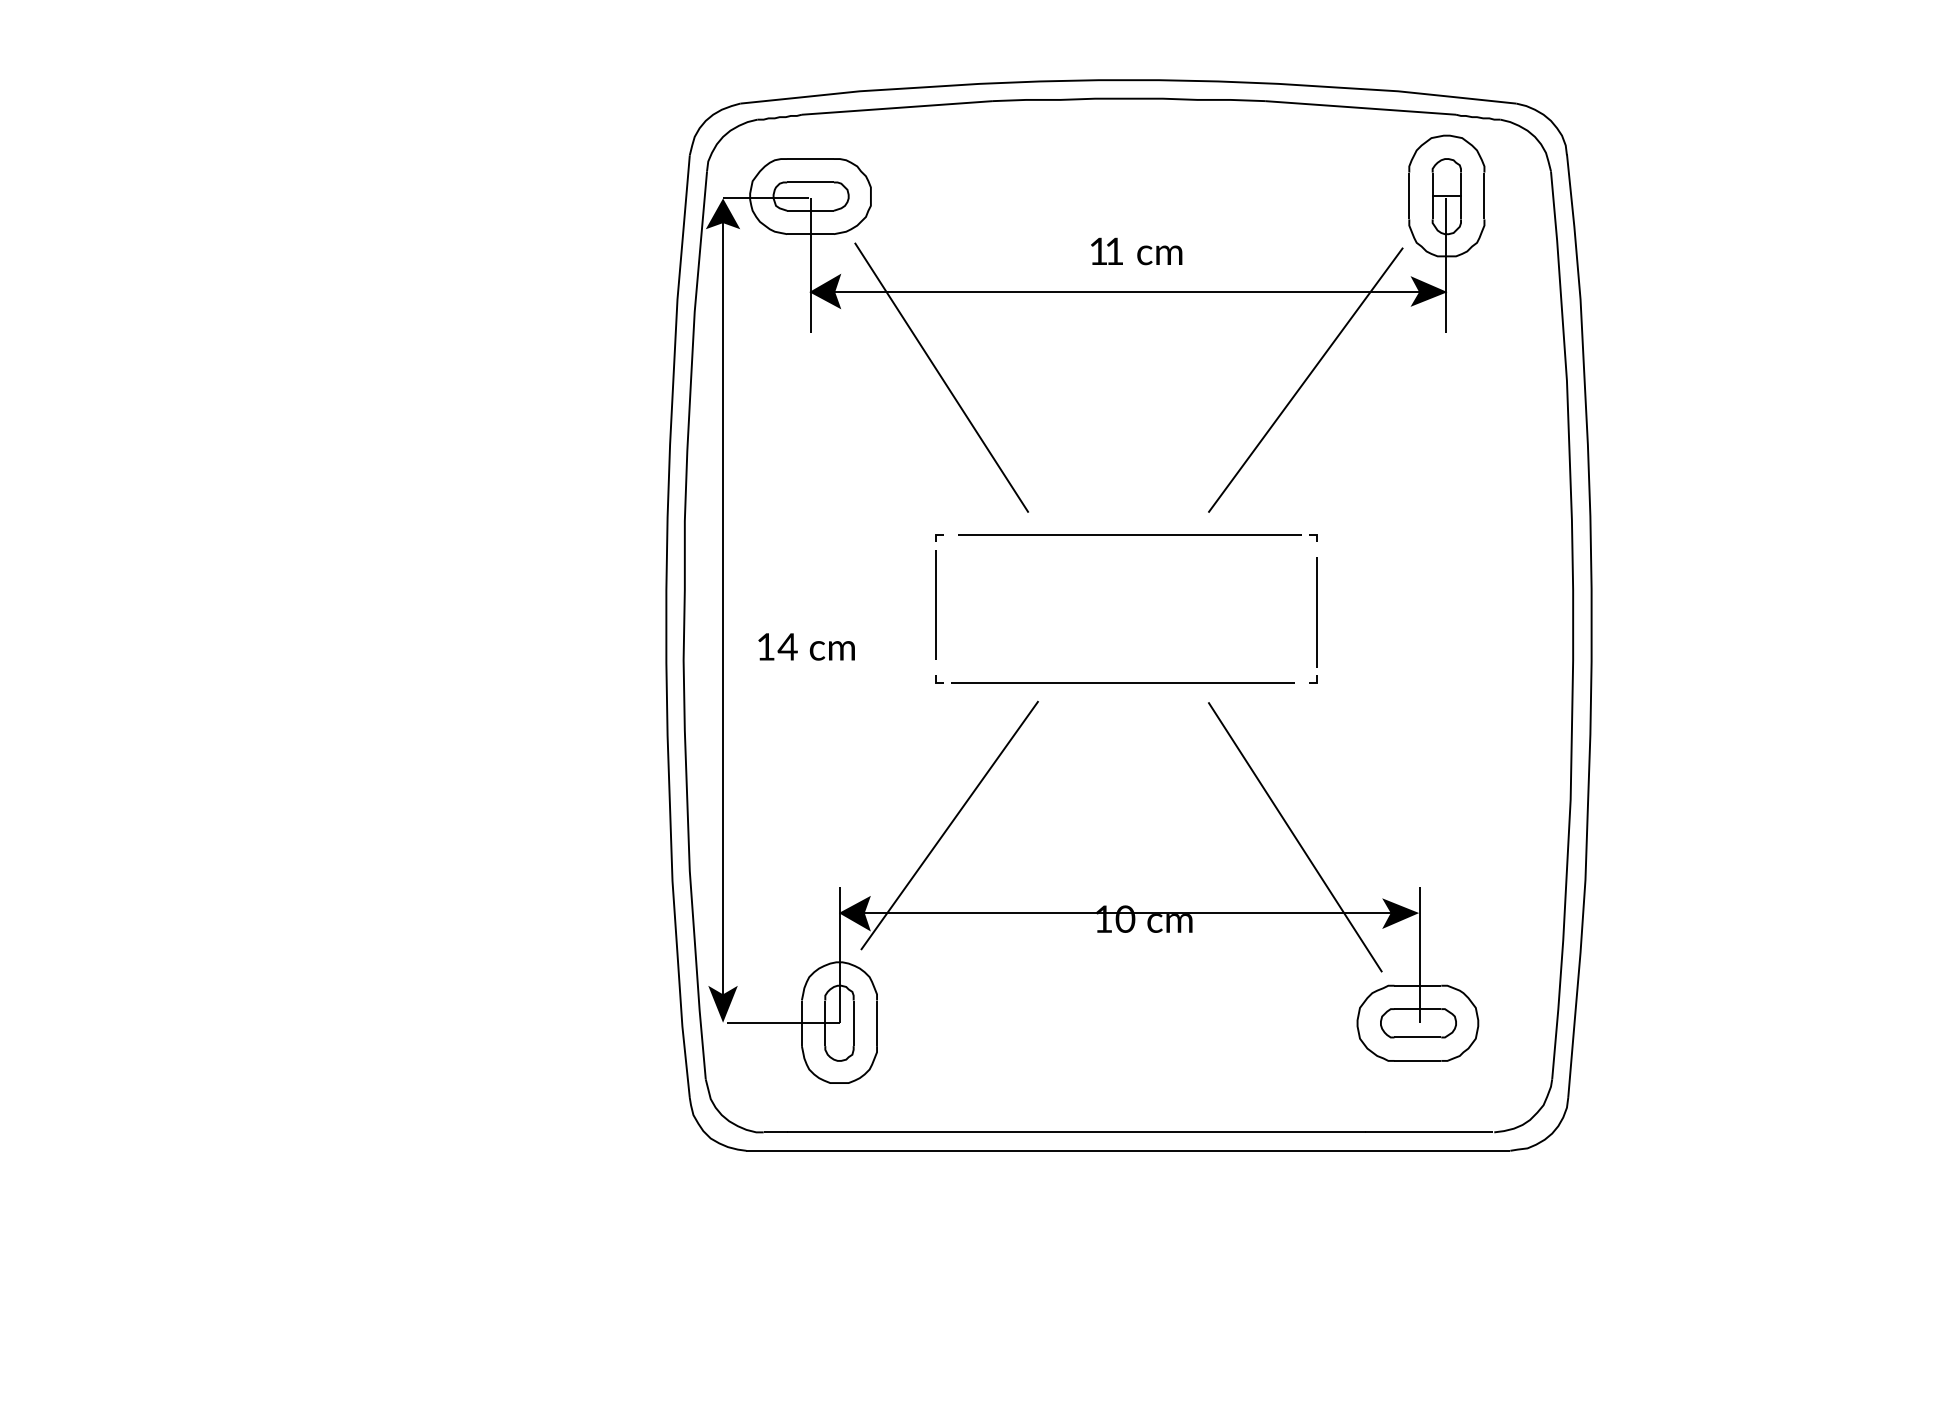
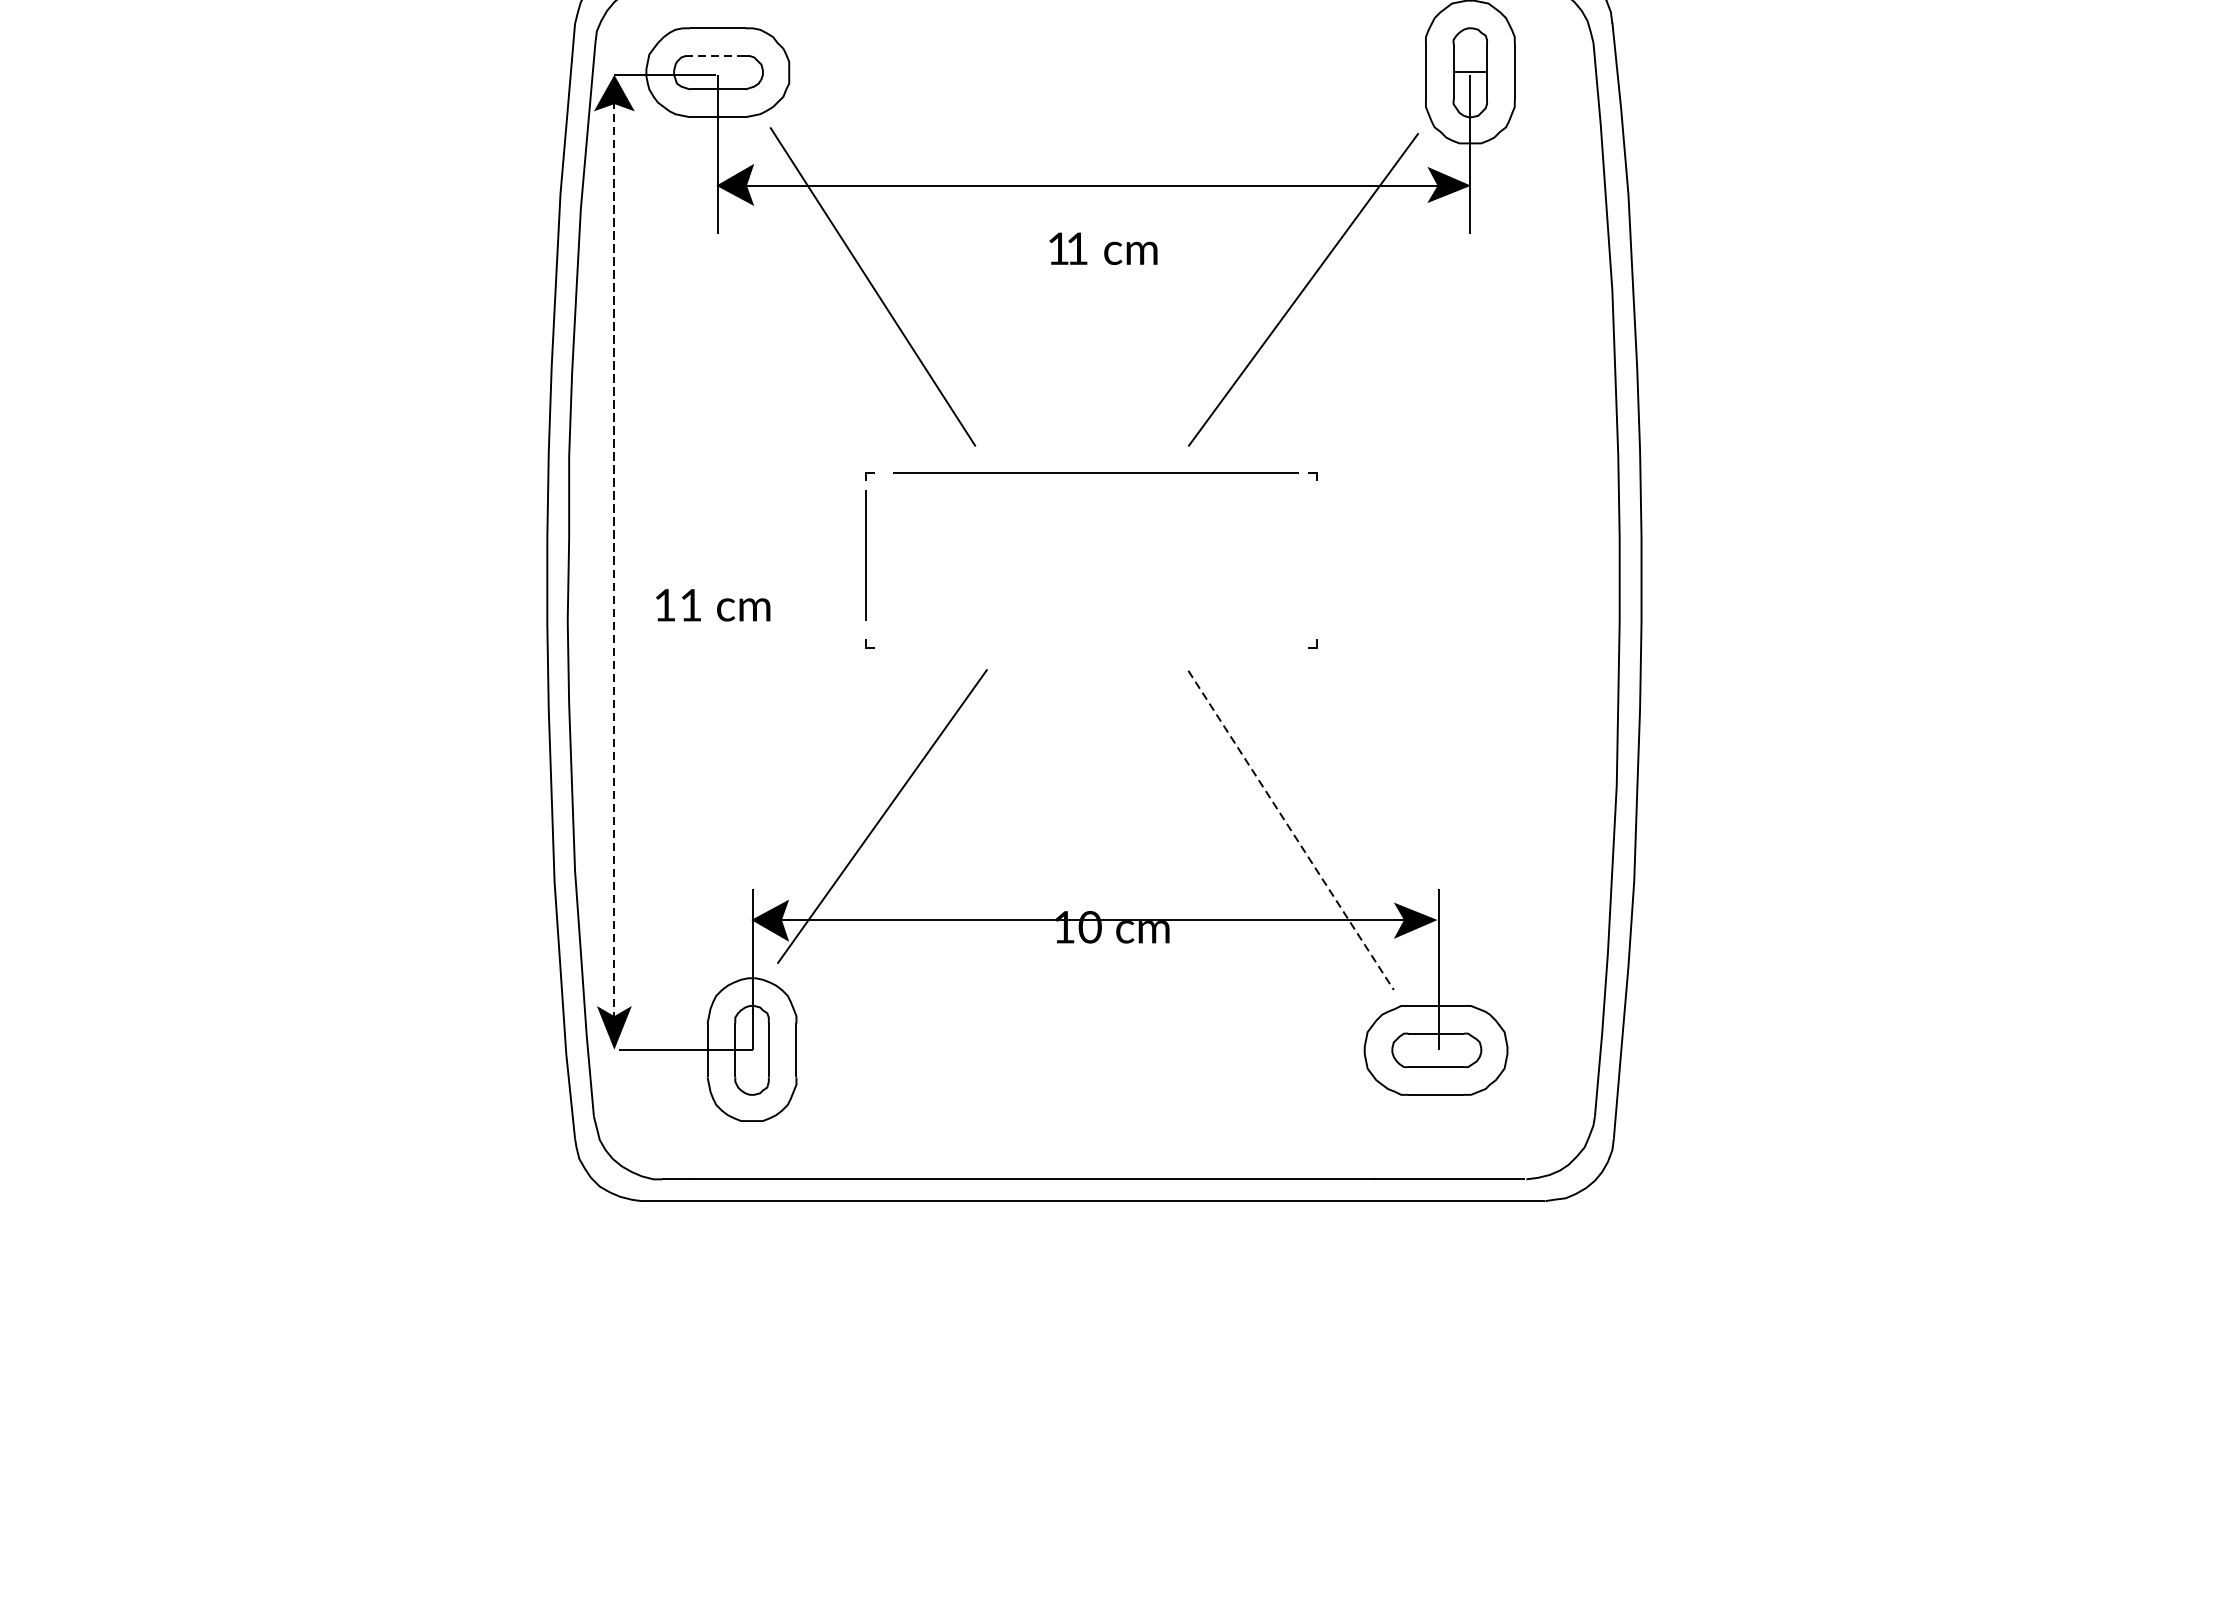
line: (810, 182) -> (717, 56), solid -> dashed
text: (1136, 251) -> (1103, 248), moved
line: (723, 609) -> (614, 561), solid -> dashed
line: (1316, 612) -> (1316, 564), removed
text: (787, 646) -> (690, 604), 14 -> 11
line: (1122, 682) -> (1086, 647), removed
line: (1295, 837) -> (1291, 830), solid -> dashed

